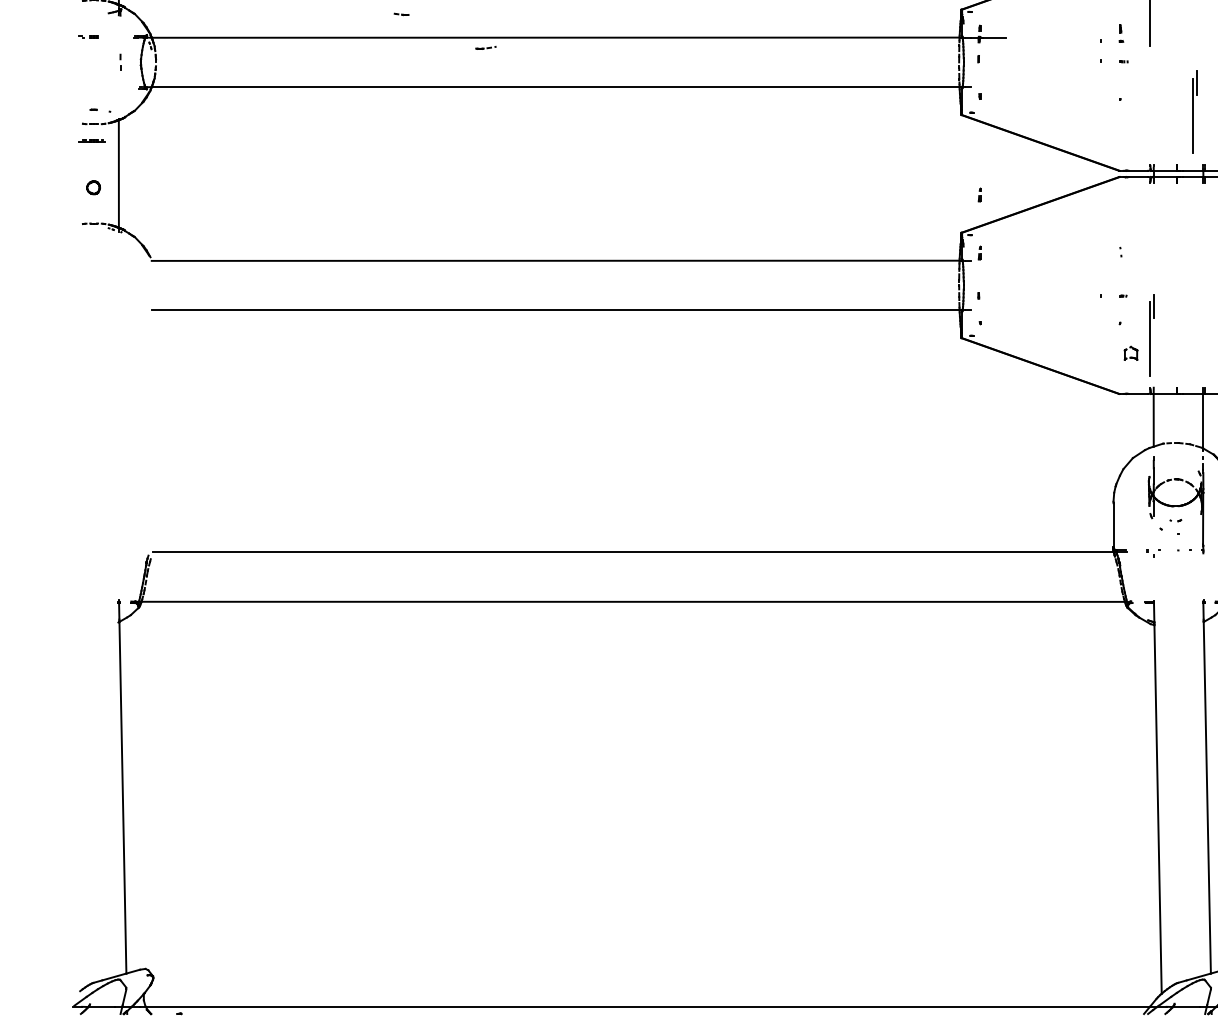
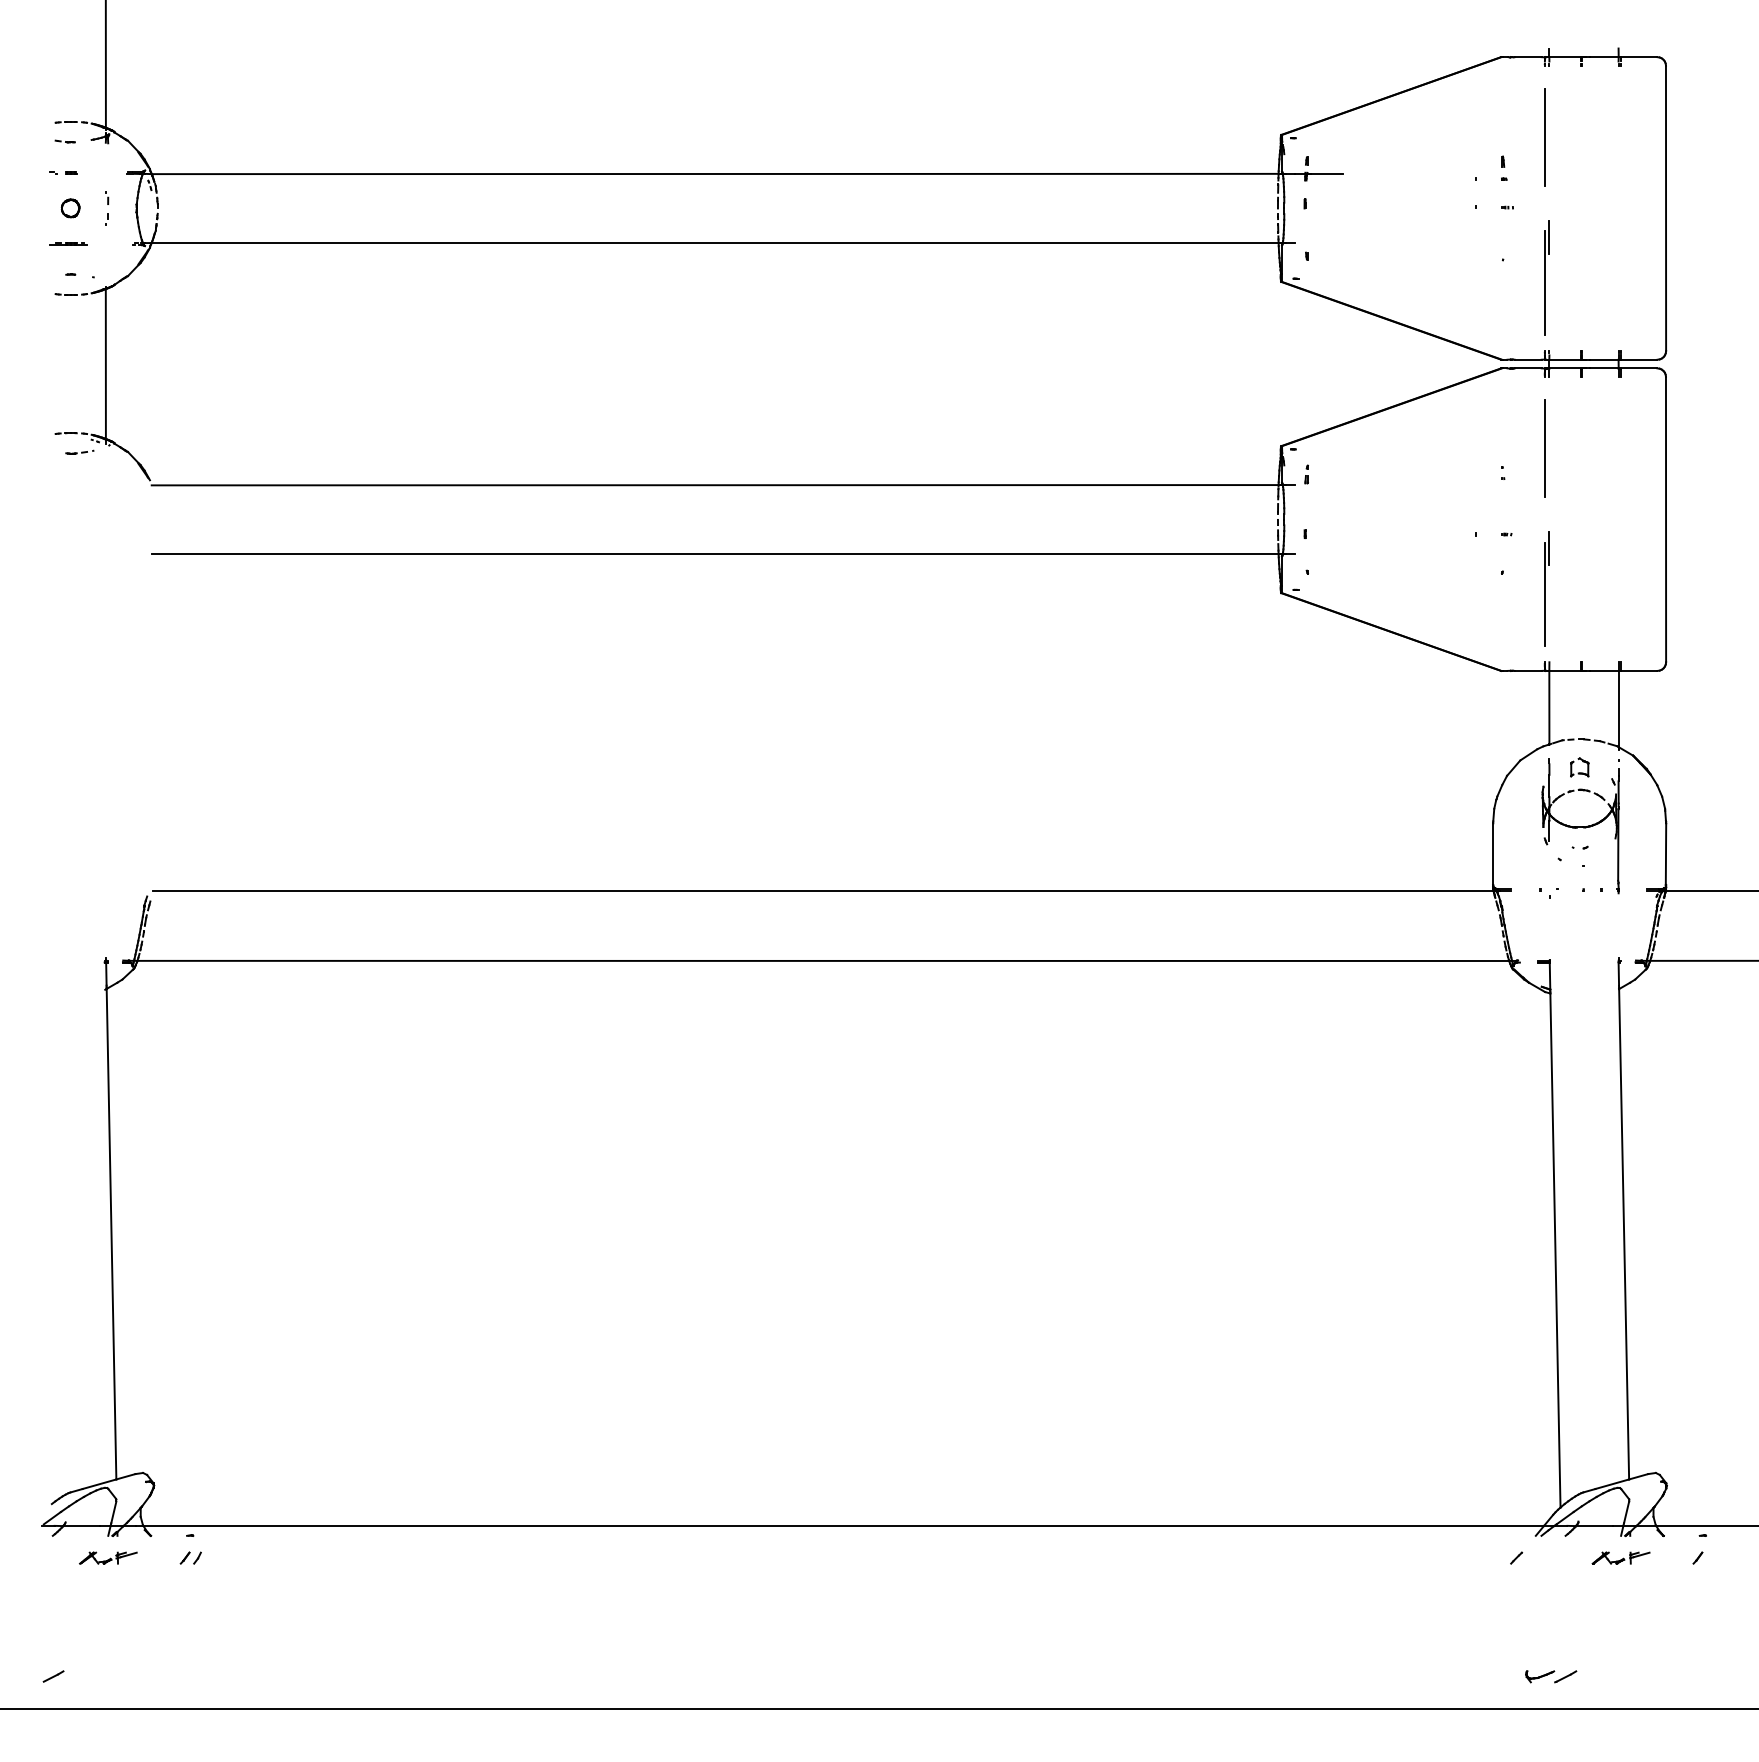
line: (401, 14) -> (65, 141), moved
part: (485, 47) -> (79, 451), moved
part: (1194, 111) -> (1546, 277), moved
line: (92, 140) -> (68, 243), moved
part: (93, 187) -> (70, 208), moved
part: (979, 195) -> (1306, 393), removed
line: (1150, 234) -> (1544, 448), added
part: (1130, 353) -> (1579, 767), moved

